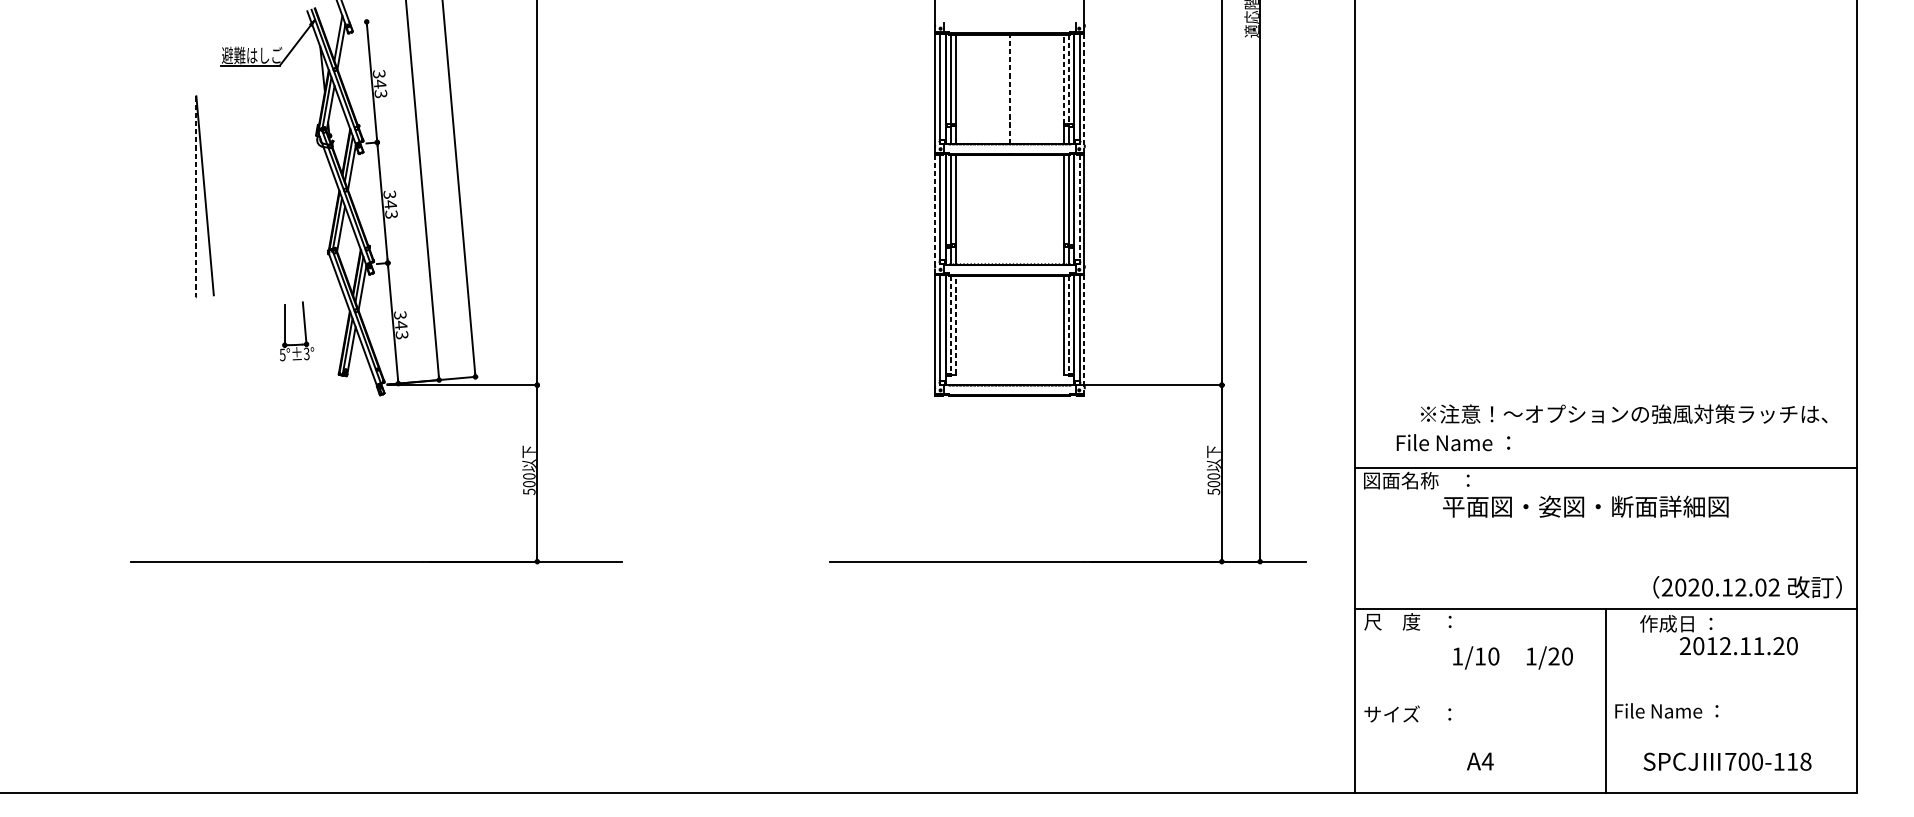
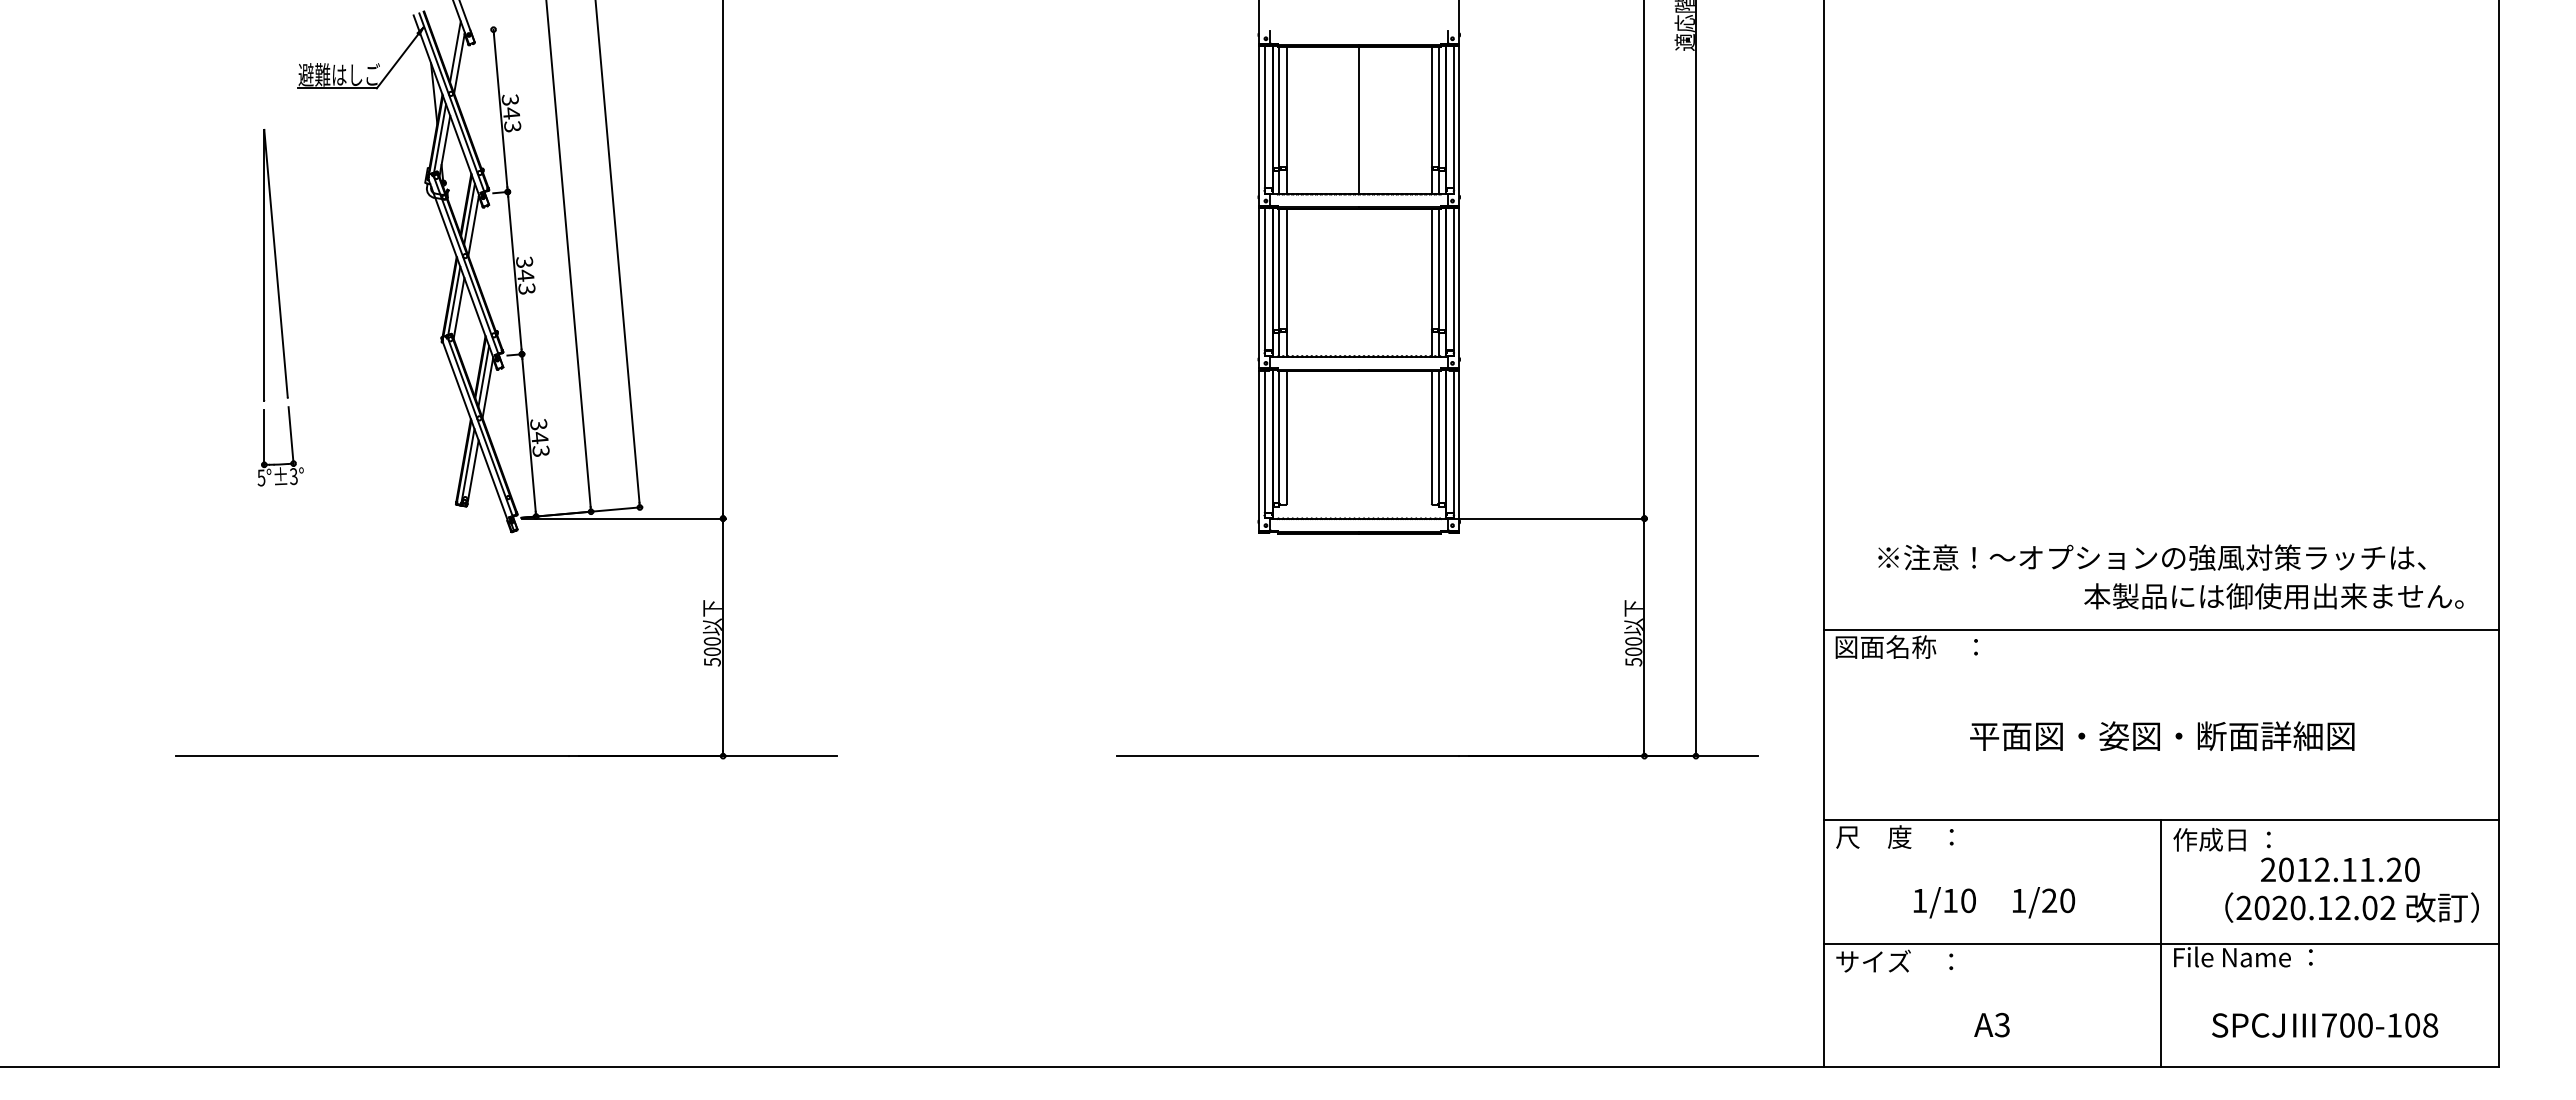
line: (1063, 78) -> (1431, 106), dashed -> solid
line: (1069, 79) -> (1439, 107), dashed -> solid
line: (1010, 89) -> (1359, 120), dashed -> solid
line: (1084, 93) -> (1459, 126), dashed -> solid
line: (196, 197) -> (264, 265), dashed -> solid
line: (1079, 207) -> (1453, 279), dashed -> solid
line: (935, 214) -> (1259, 288), dashed -> solid
line: (950, 324) -> (1279, 436), dashed -> solid
line: (955, 324) -> (1286, 437), dashed -> solid
line: (1069, 324) -> (1439, 436), dashed -> solid
part: (304, 329) -> (290, 443), moved
line: (1084, 335) -> (1459, 451), dashed -> solid
text: (1623, 414) -> (2151, 557), moved
text: (1613, 443) -> (2171, 596), File Name ： -> 本製品には御使用出来ません。
text: (1585, 506) -> (2162, 735), moved
text: (1747, 587) -> (2351, 907), moved
text: (1675, 623) -> (2221, 839), moved
text: (1513, 657) -> (1994, 902), moved
line: (1606, 700) -> (2161, 943), added
text: (1487, 761) -> (2002, 1024), A4 -> A3
text: (1792, 761) -> (2412, 1025), 700-118 -> 700-108

